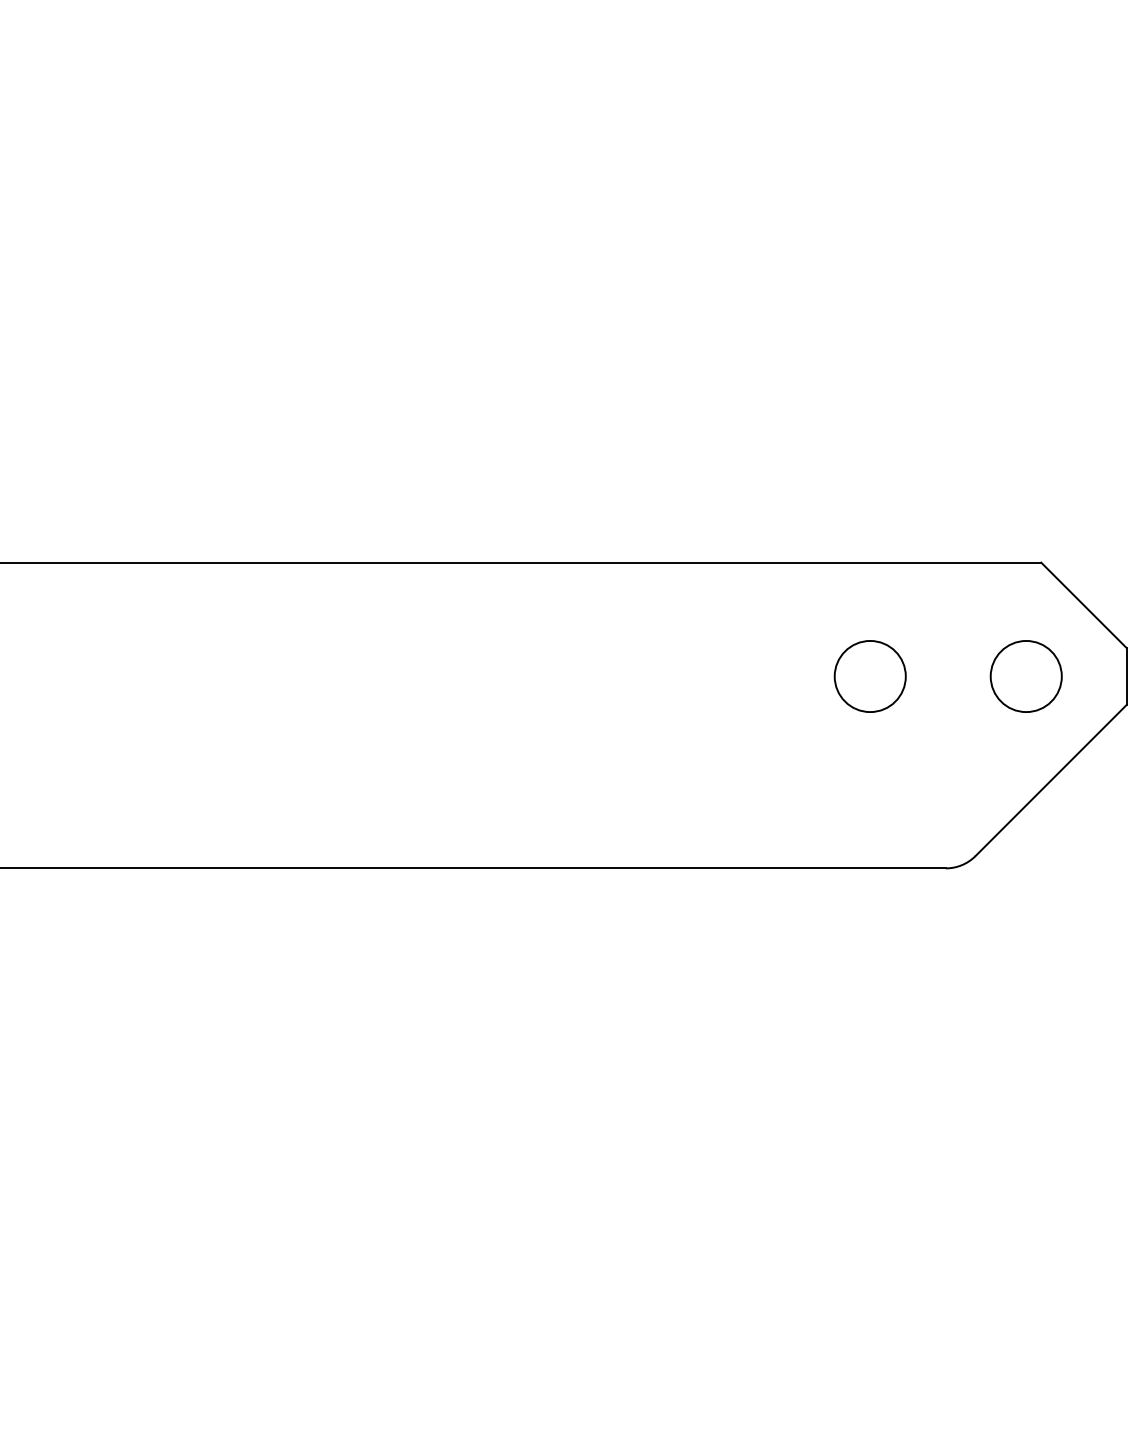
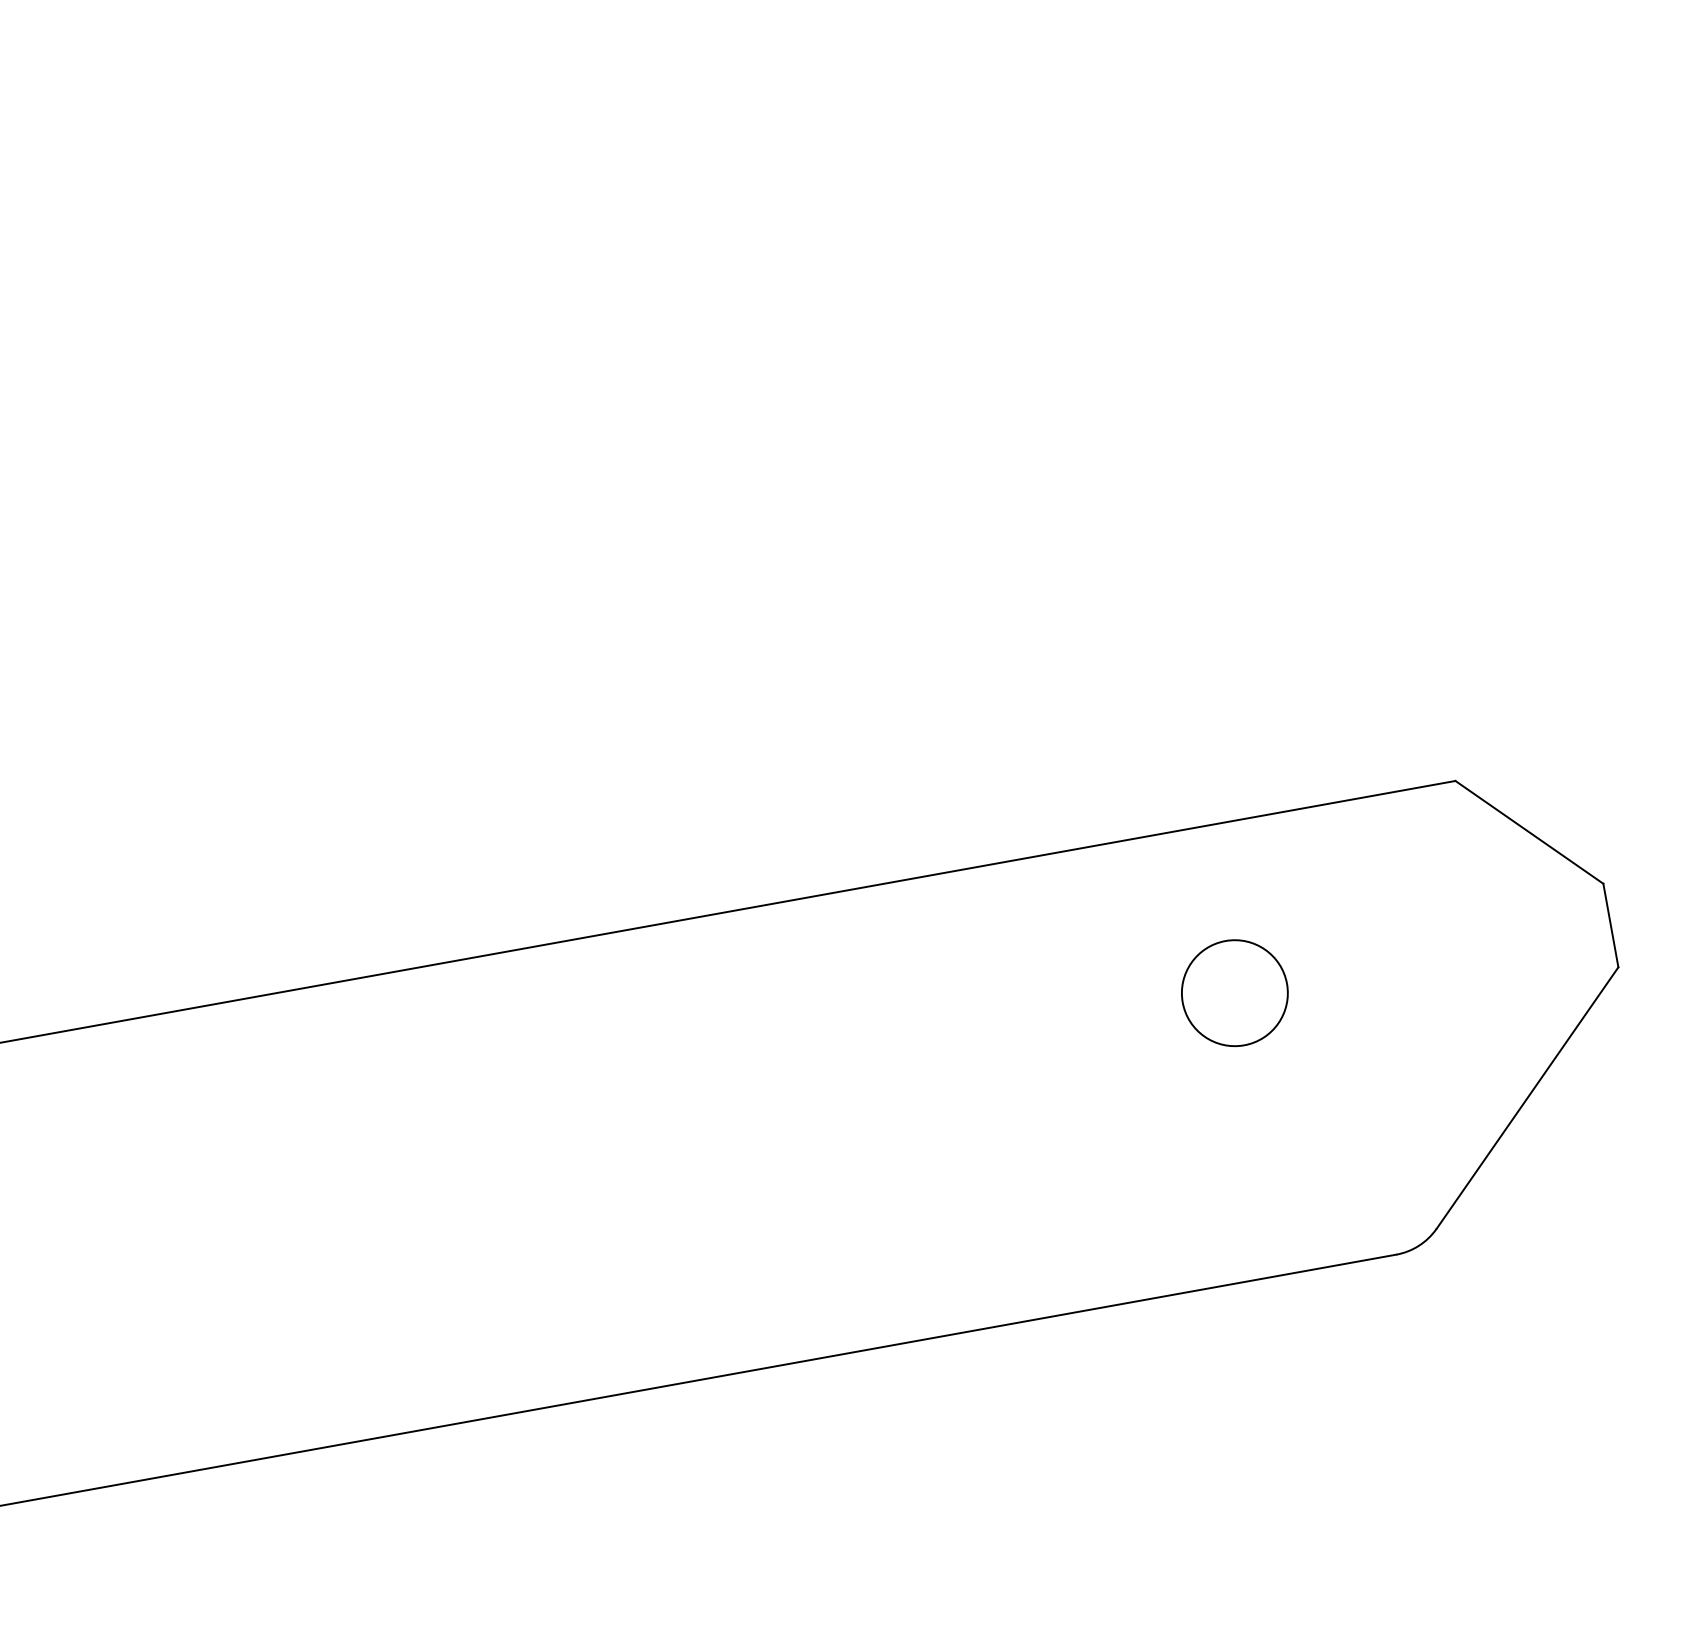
circle: (1025, 676) -> (1462, 952), removed

